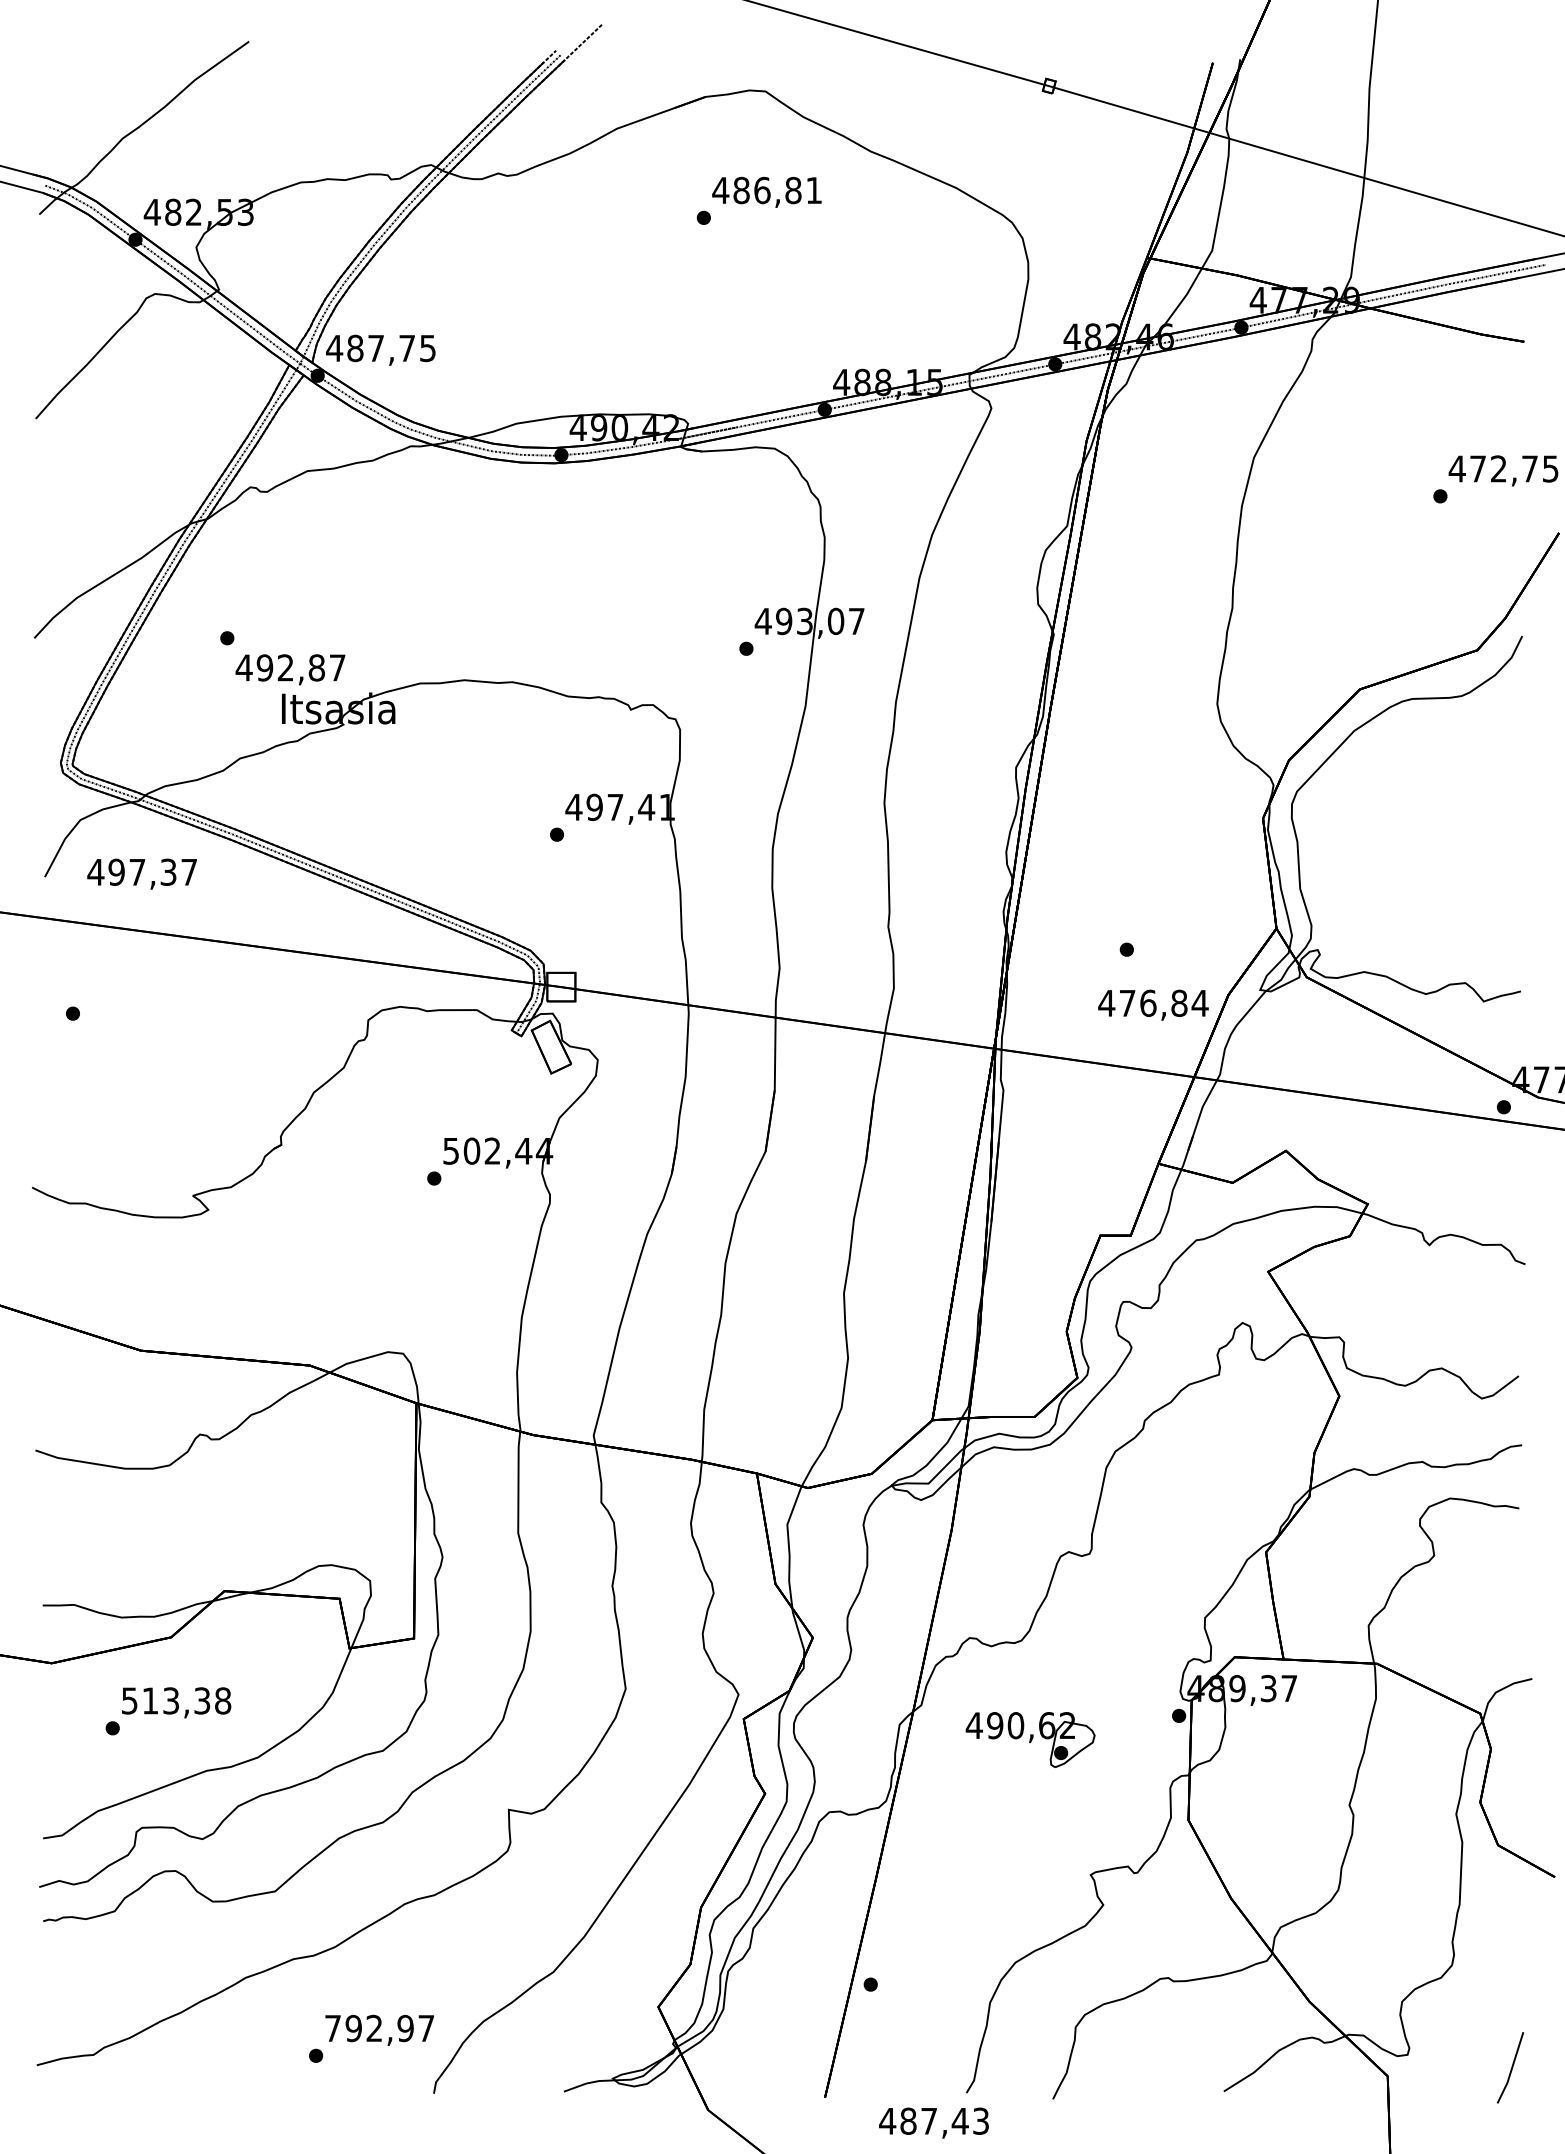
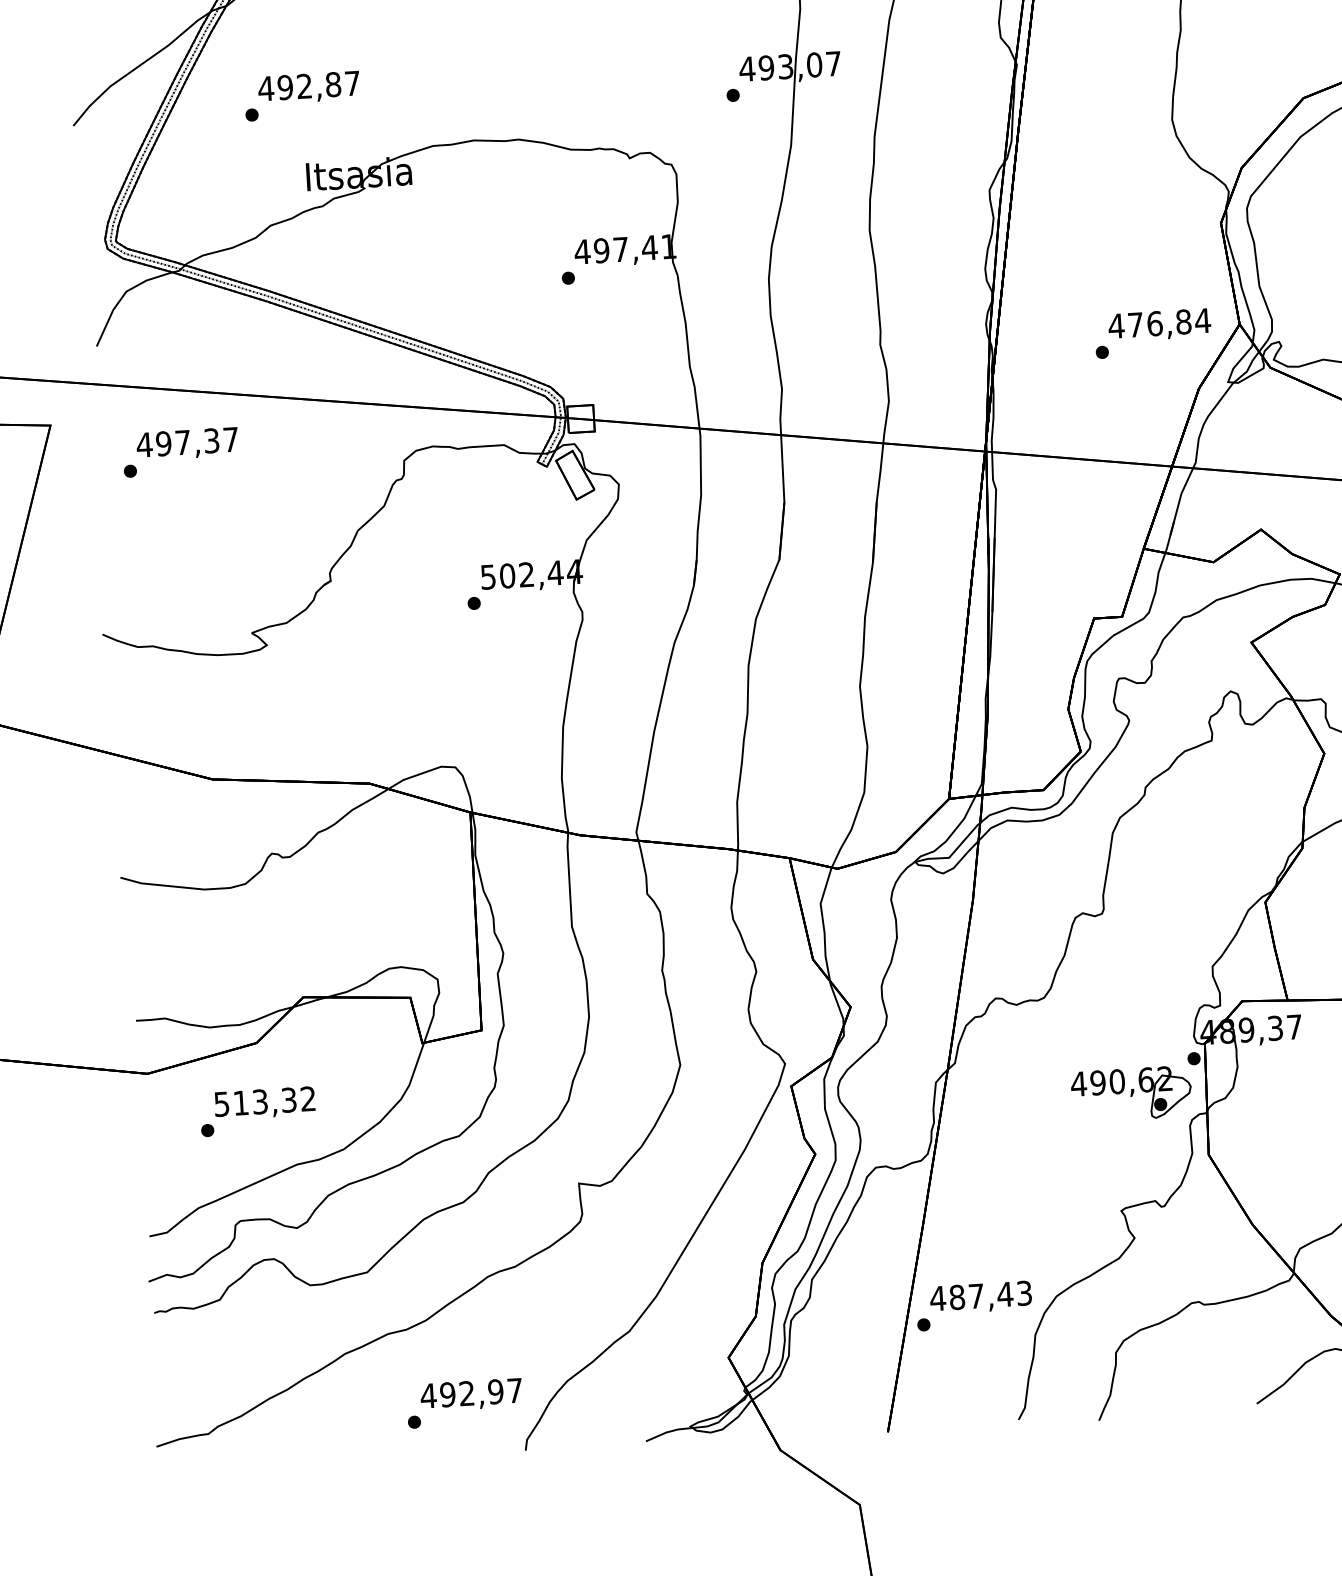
text: (290, 669) -> (309, 87), moved
text: (141, 873) -> (186, 443), moved
text: (1153, 1004) -> (1159, 324), moved
text: (223, 1700) -> (308, 1098), 513,38 -> 513,32
part: (1030, 1739) -> (1131, 1093), moved
text: (332, 2028) -> (428, 1395), 792,97 -> 492,97
text: (933, 2122) -> (980, 1297), moved

